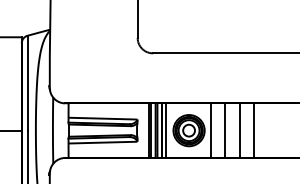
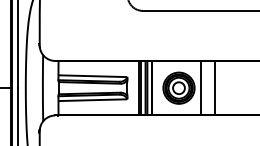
line: (165, 130) -> (155, 88), removed
line: (239, 130) -> (229, 88), removed
line: (254, 130) -> (244, 88), removed

